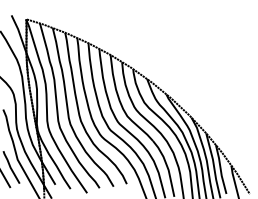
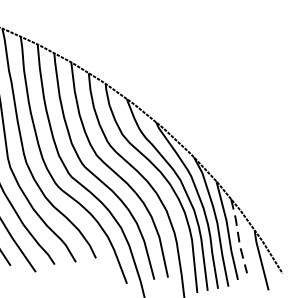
line: (220, 169) -> (238, 236), solid -> dashed

